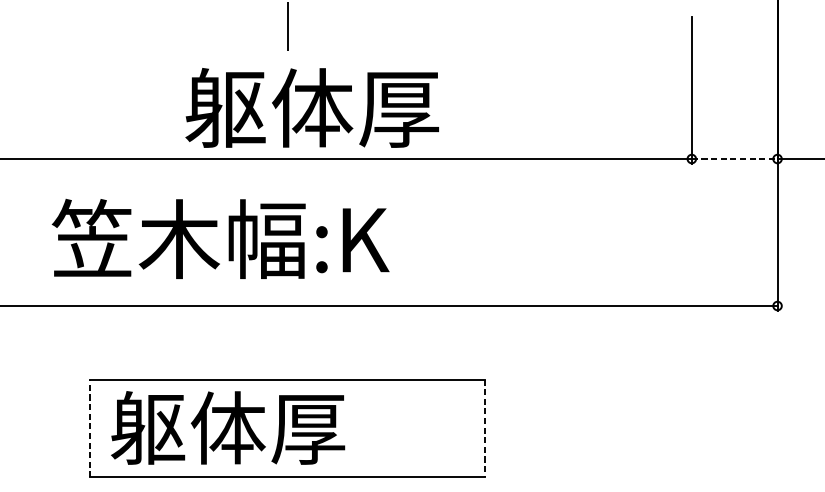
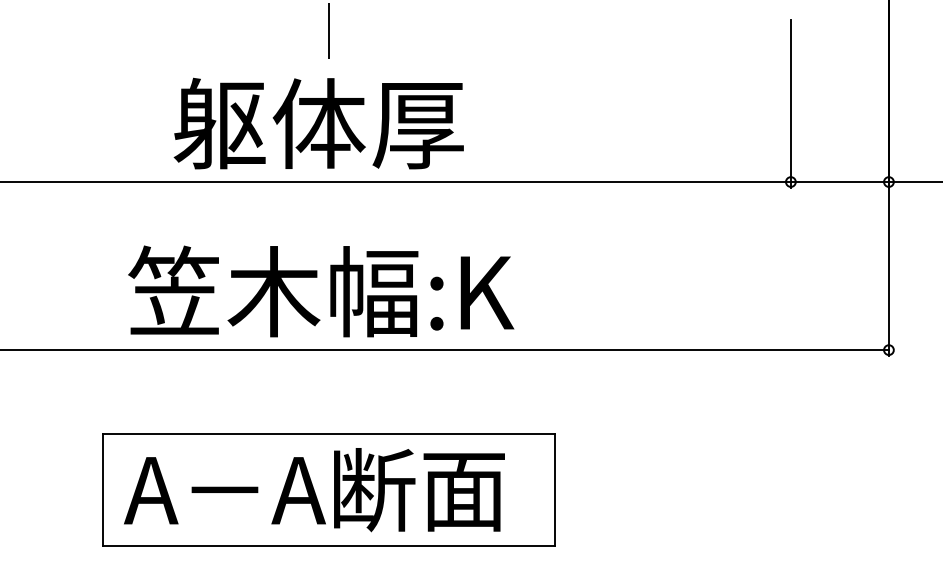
text: (311, 107) -> (318, 123), moved
line: (735, 159) -> (840, 182), dashed -> solid
text: (220, 239) -> (321, 291), moved
line: (89, 427) -> (102, 489), dashed -> solid
text: (275, 427) -> (314, 489), 躯体厚 -> A－A断面
line: (485, 428) -> (554, 490), dashed -> solid

